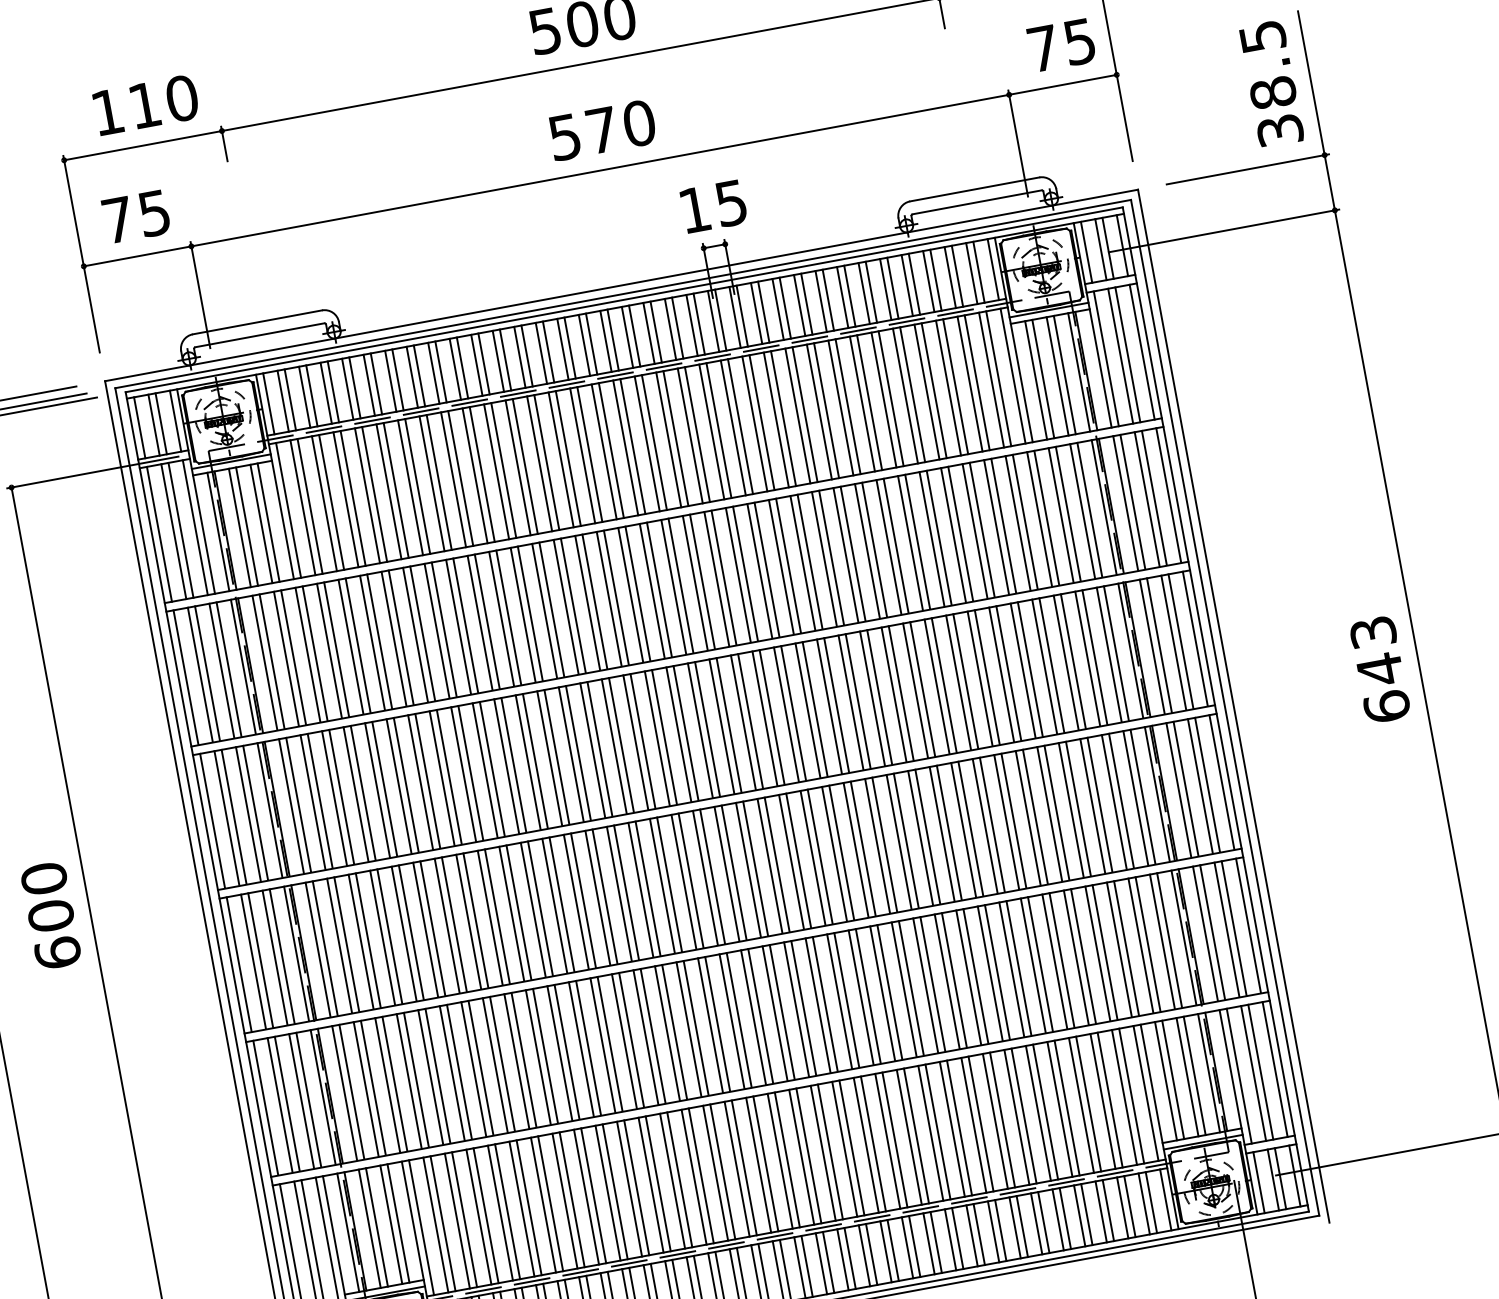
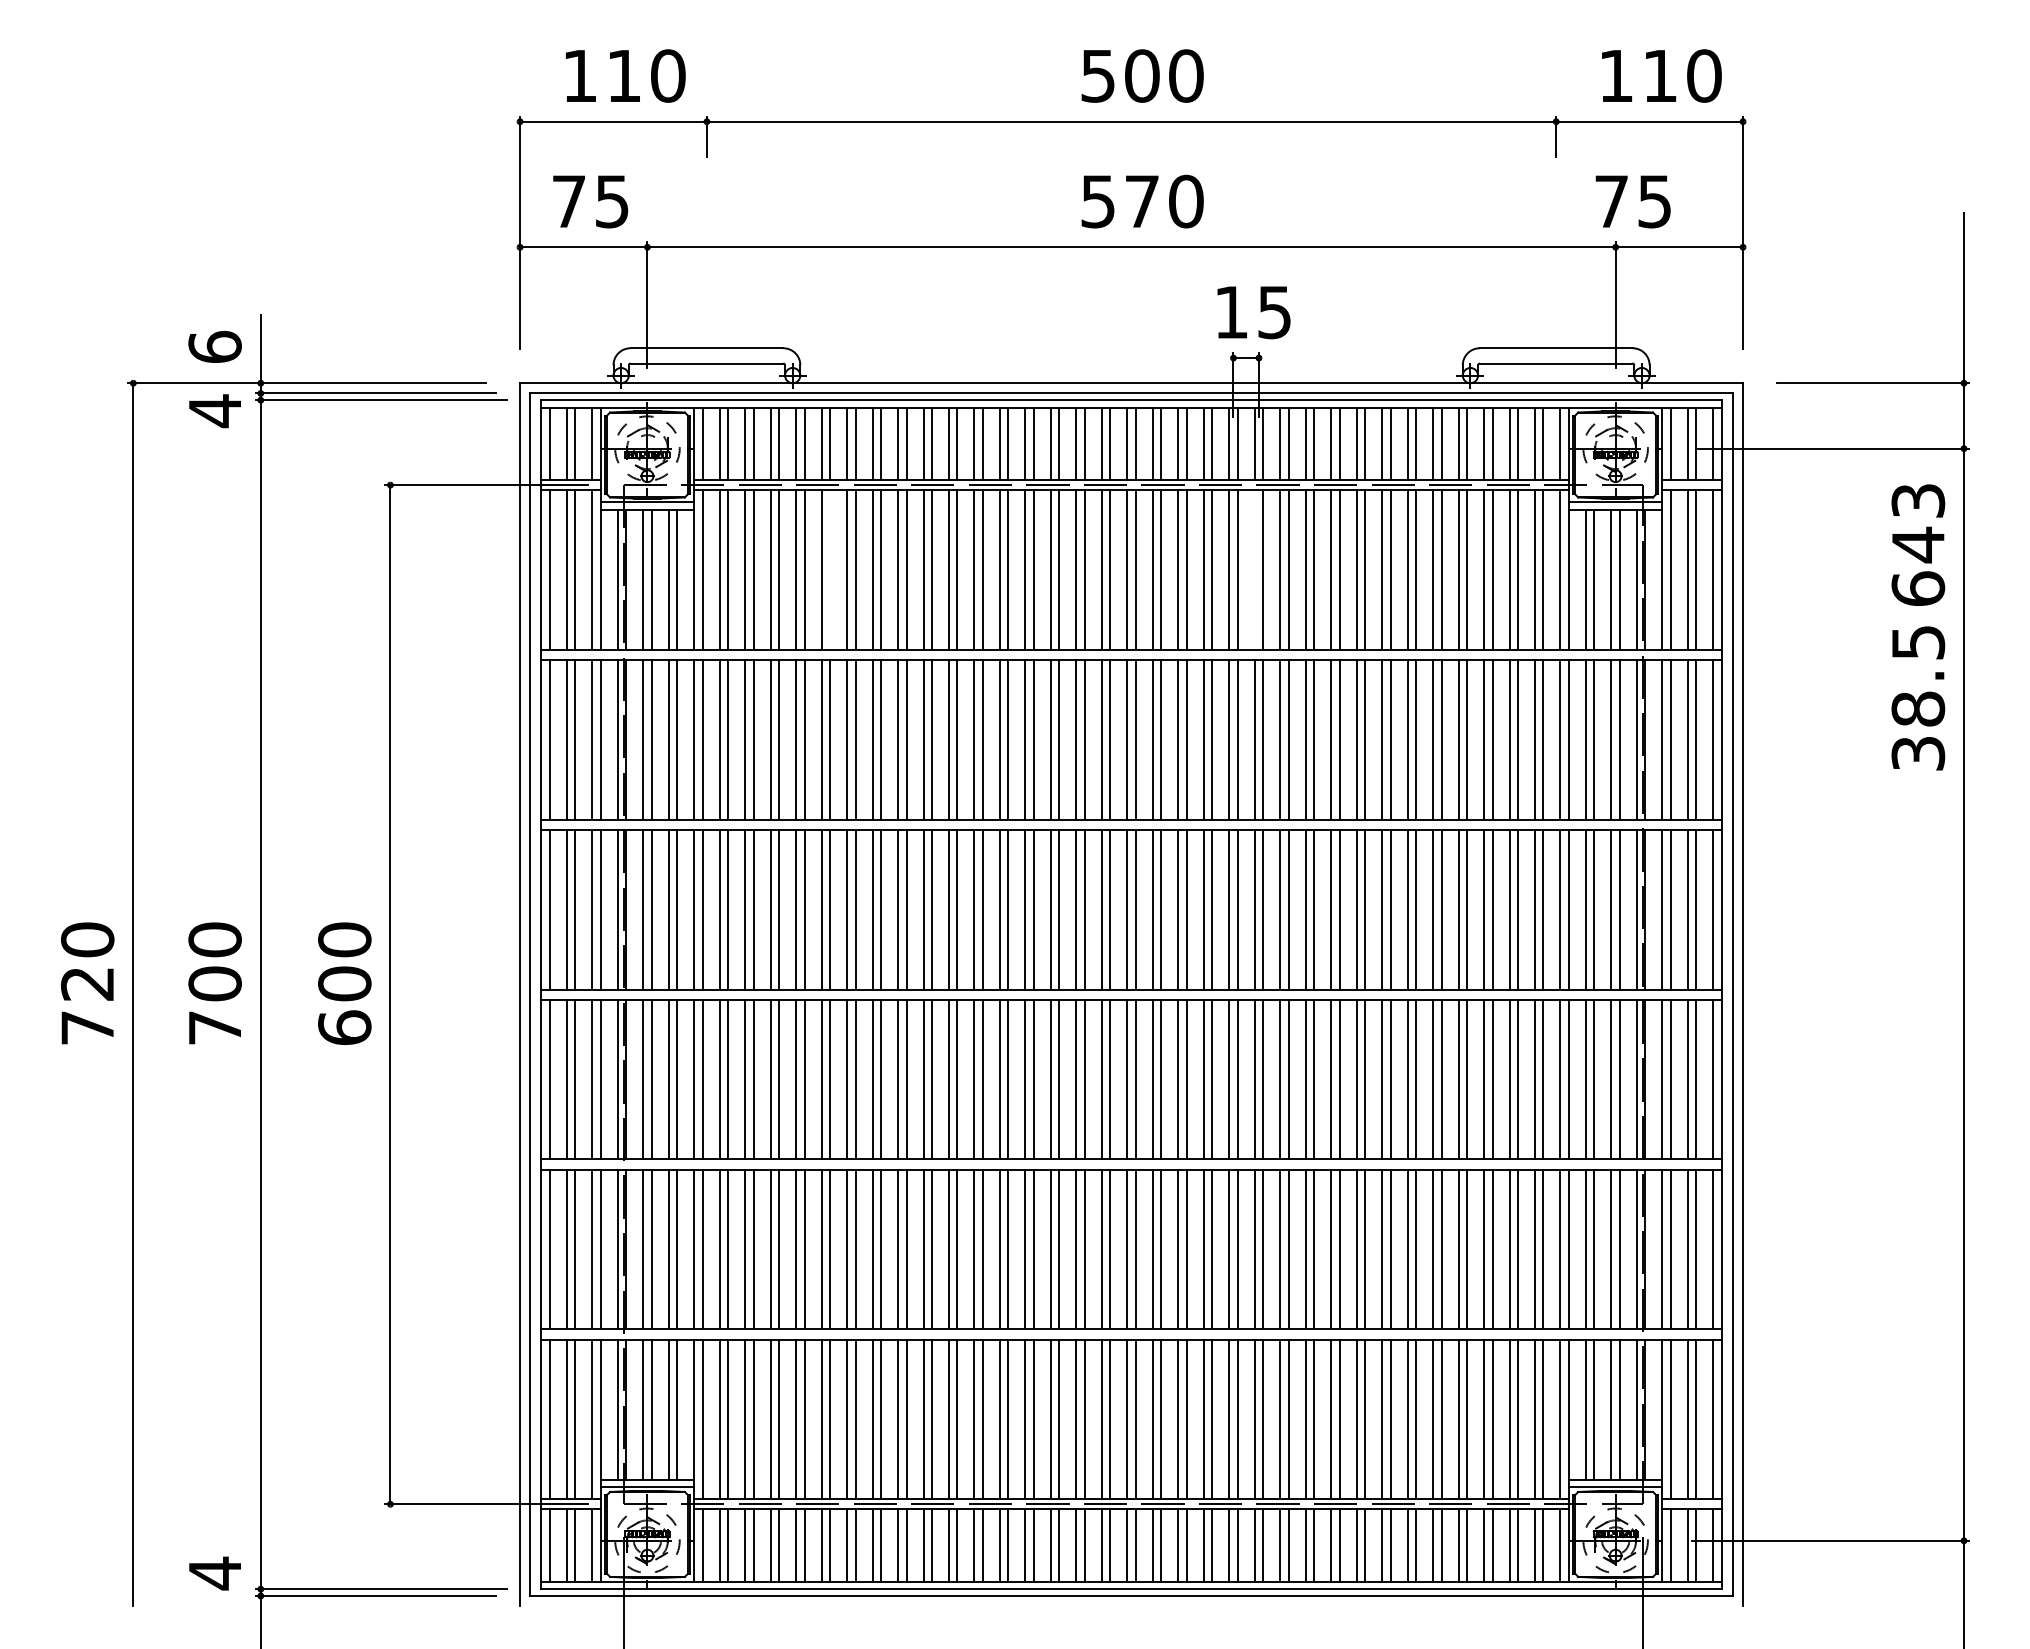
text: (1060, 45) -> (1632, 201), moved
text: (1271, 83) -> (1918, 698), moved
line: (754, 423) -> (1254, 569), removed
line: (396, 489) -> (830, 569), removed
text: (1380, 669) -> (1918, 544), moved

